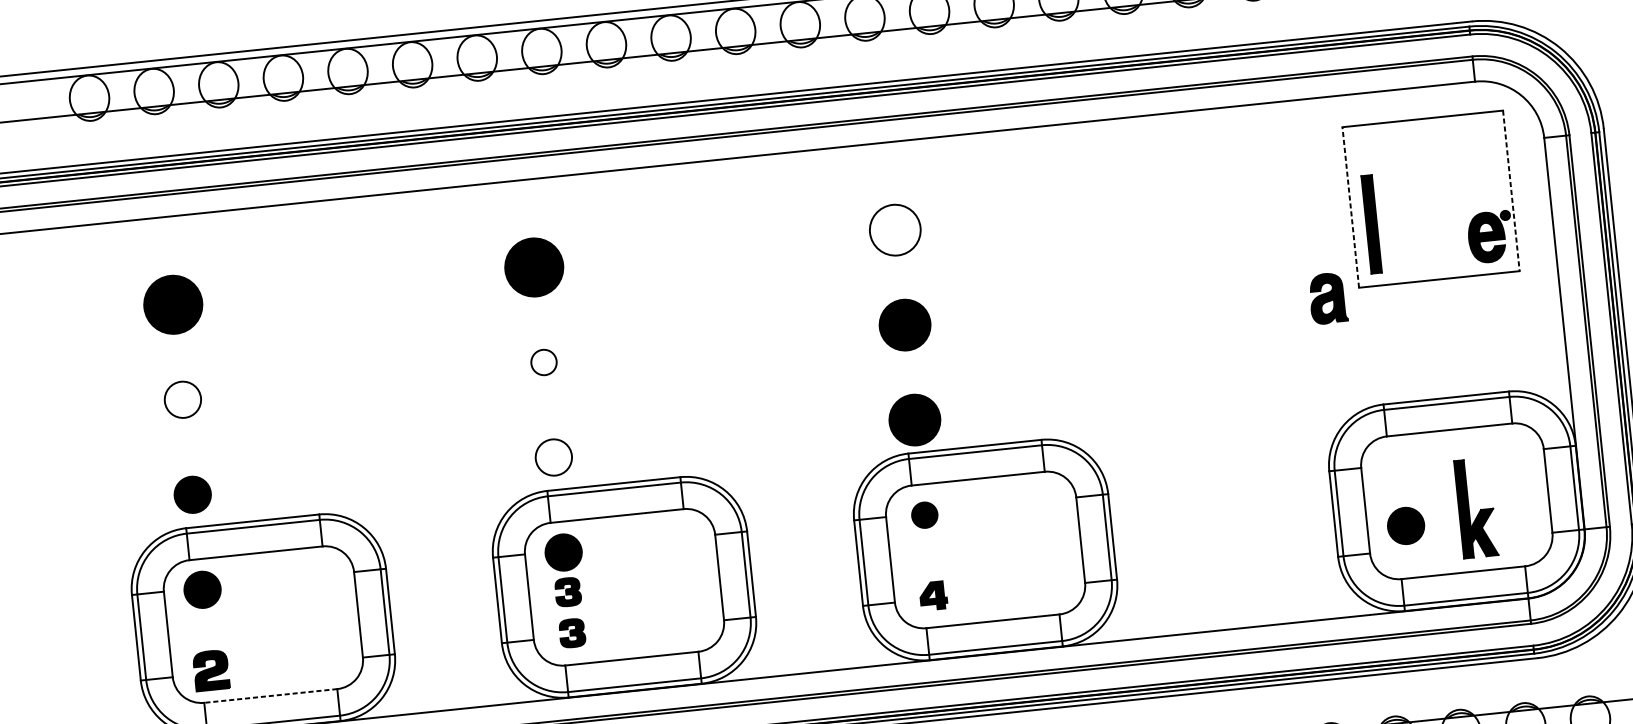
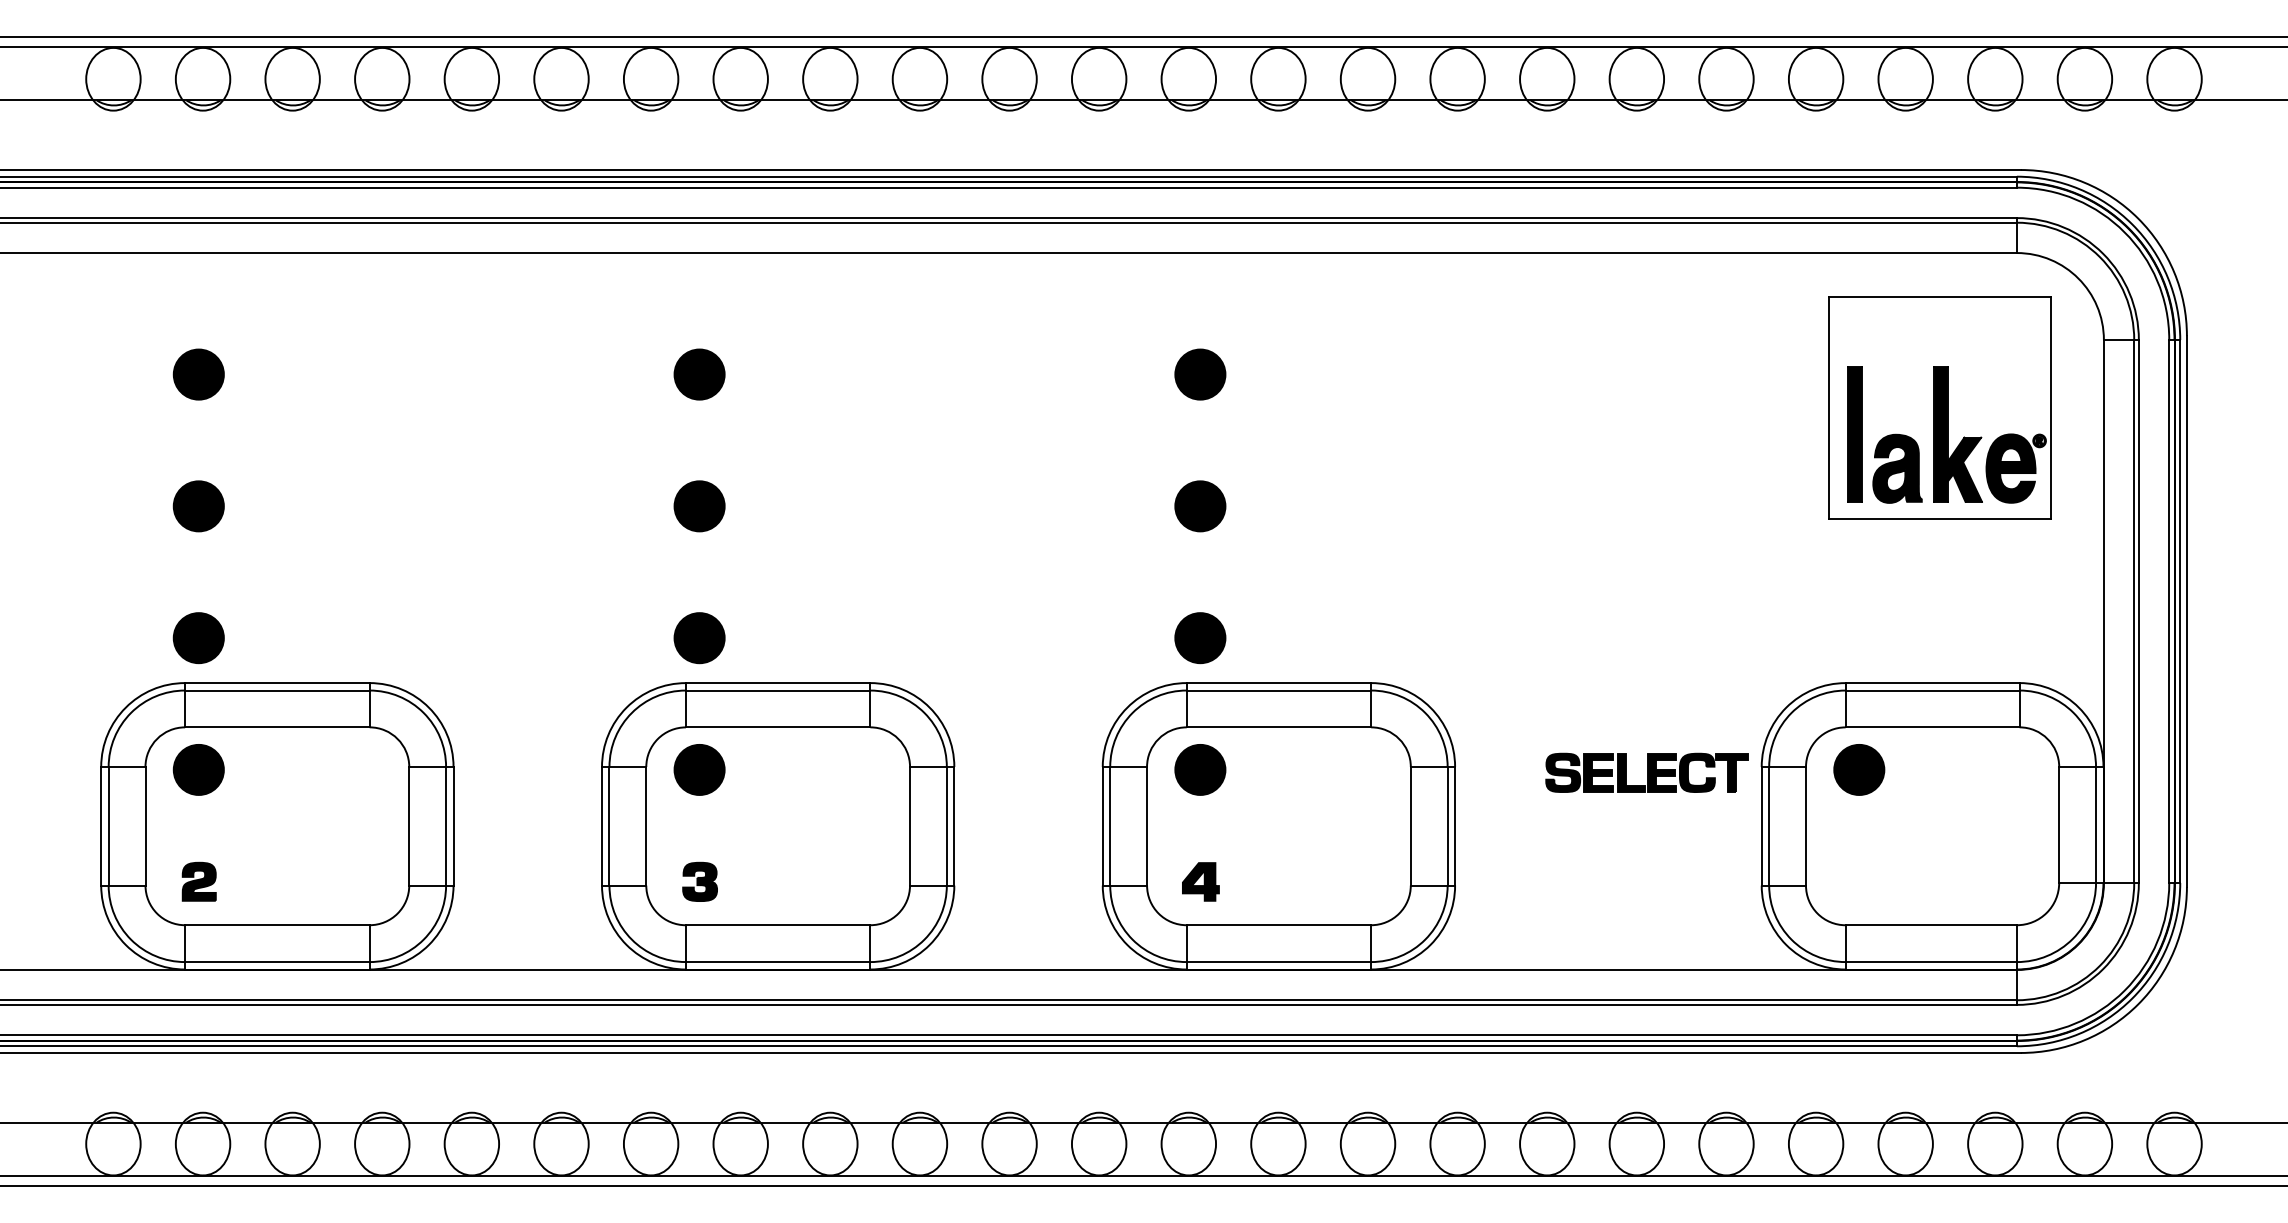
line: (1511, 191) -> (2051, 408), dashed -> solid
line: (1350, 207) -> (1828, 407), dashed -> solid
part: (895, 230) -> (1200, 374), size x0.71
part: (534, 267) -> (699, 374), size x0.62
part: (1328, 298) -> (1897, 468), moved
part: (172, 304) -> (198, 374), size x0.62
part: (905, 325) -> (1200, 506), size x0.71
part: (543, 362) -> (699, 506), size x1.43
fill: (182, 399) -> (198, 506), added
part: (915, 420) -> (1200, 638), size x0.71
fill: (553, 457) -> (699, 638), added
part: (1246, 483) -> (1646, 772), added
part: (1479, 510) -> (1962, 438), moved
part: (924, 514) -> (1200, 769), size x1.43
part: (1406, 525) -> (1859, 769), moved
part: (567, 591) -> (699, 824), removed
part: (210, 670) -> (198, 881), size x0.71
line: (270, 696) -> (276, 925), dashed -> solid

